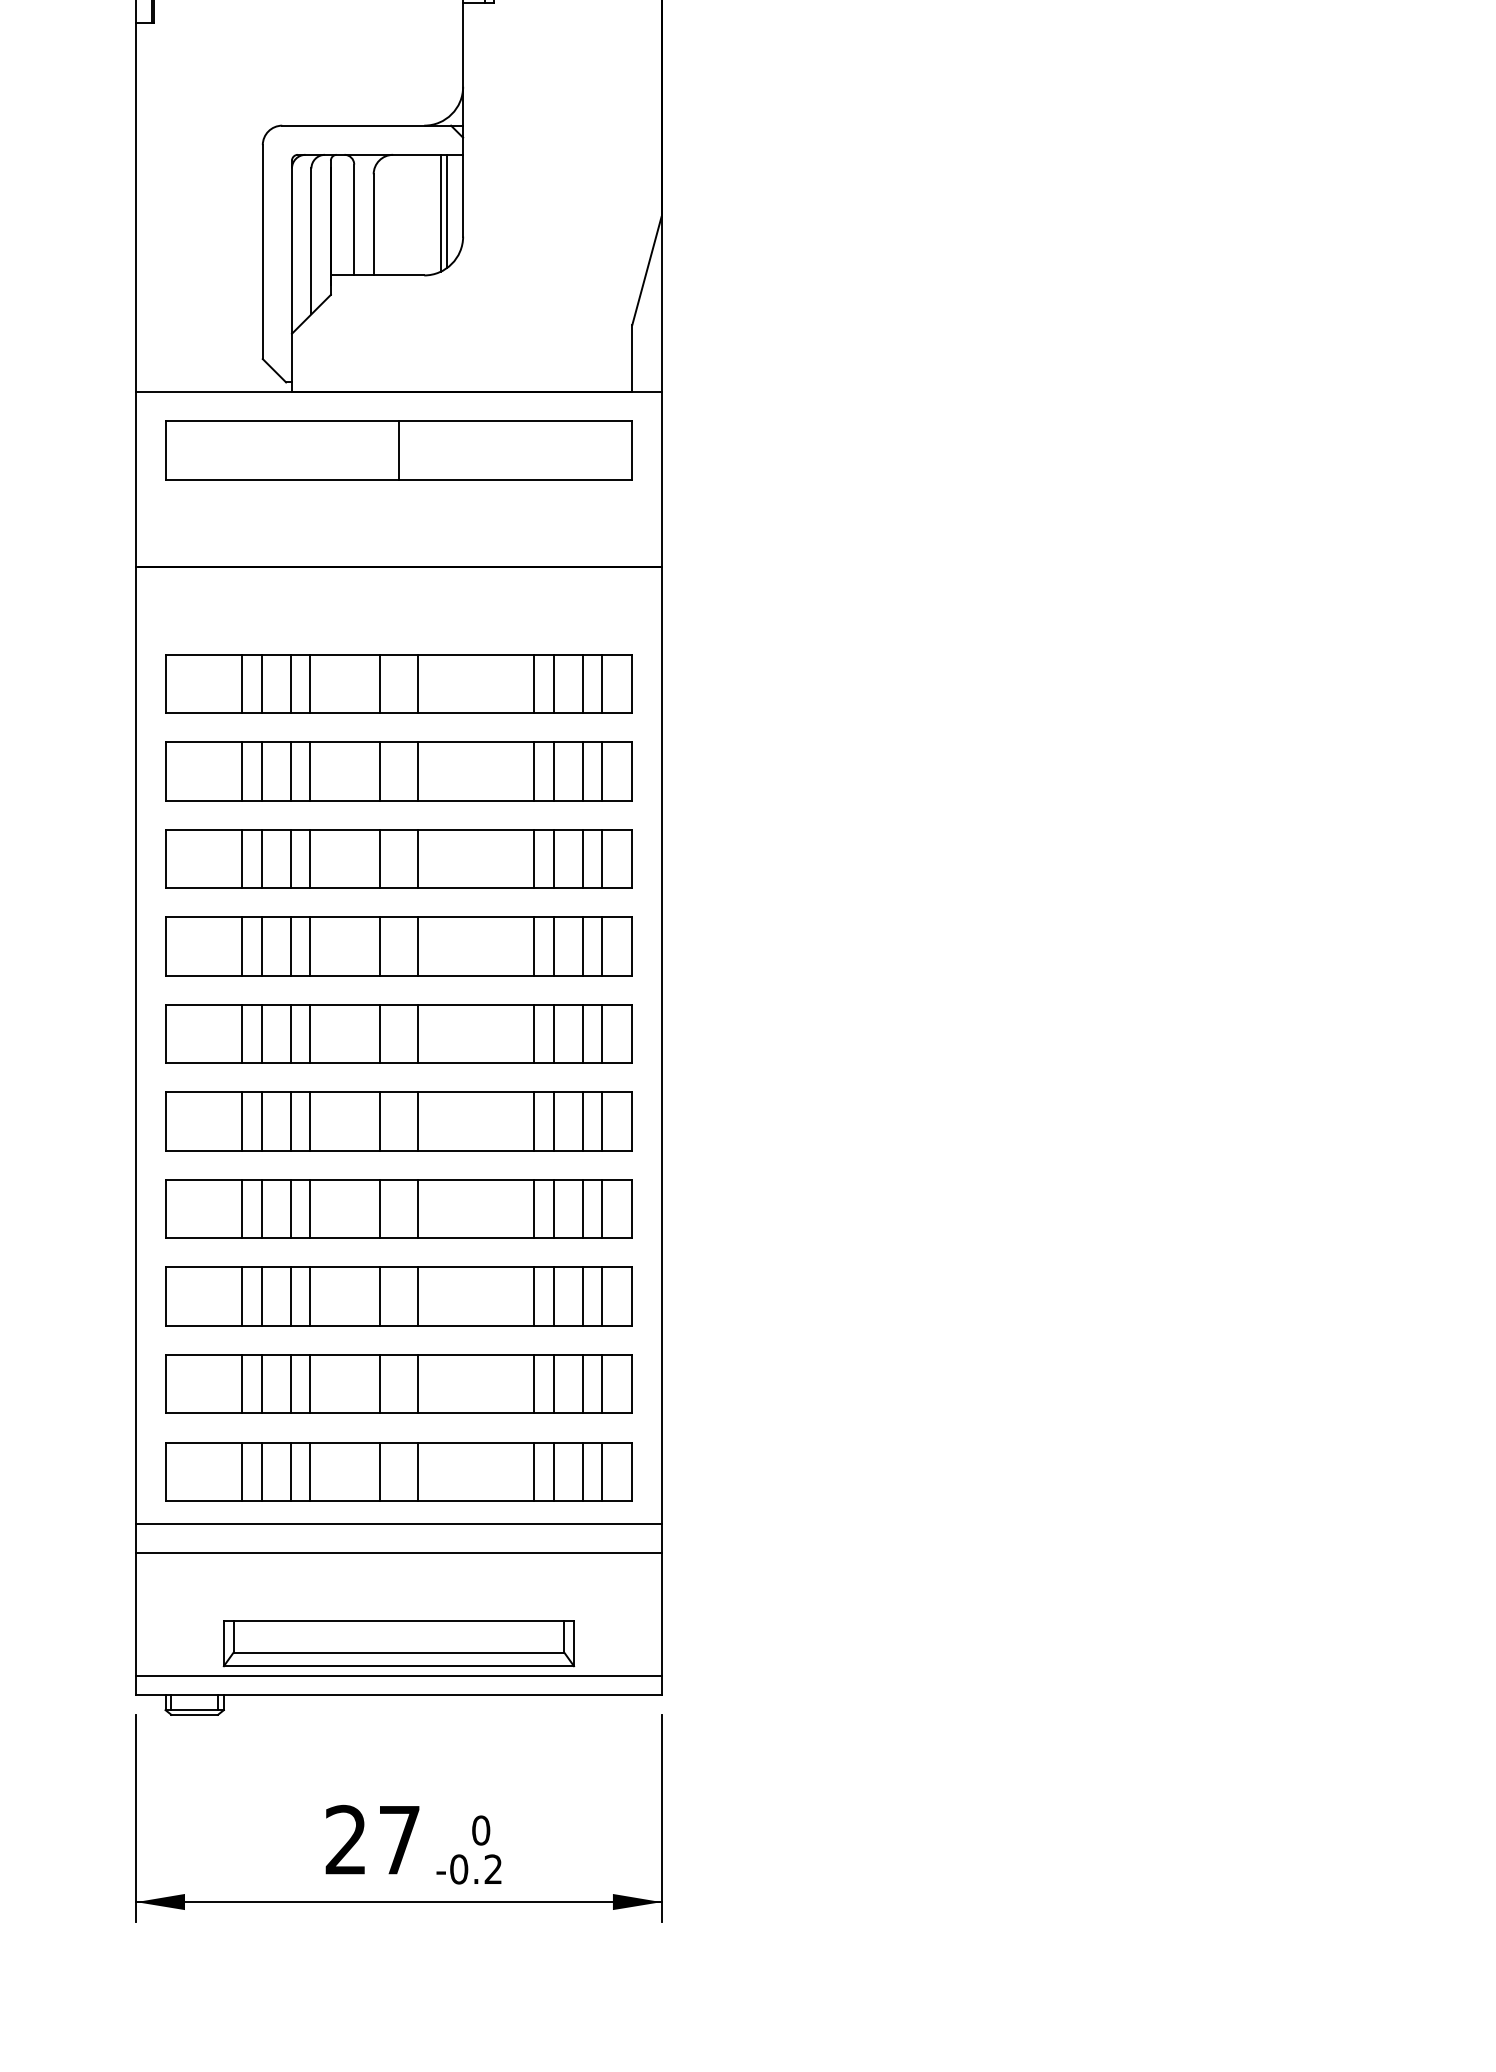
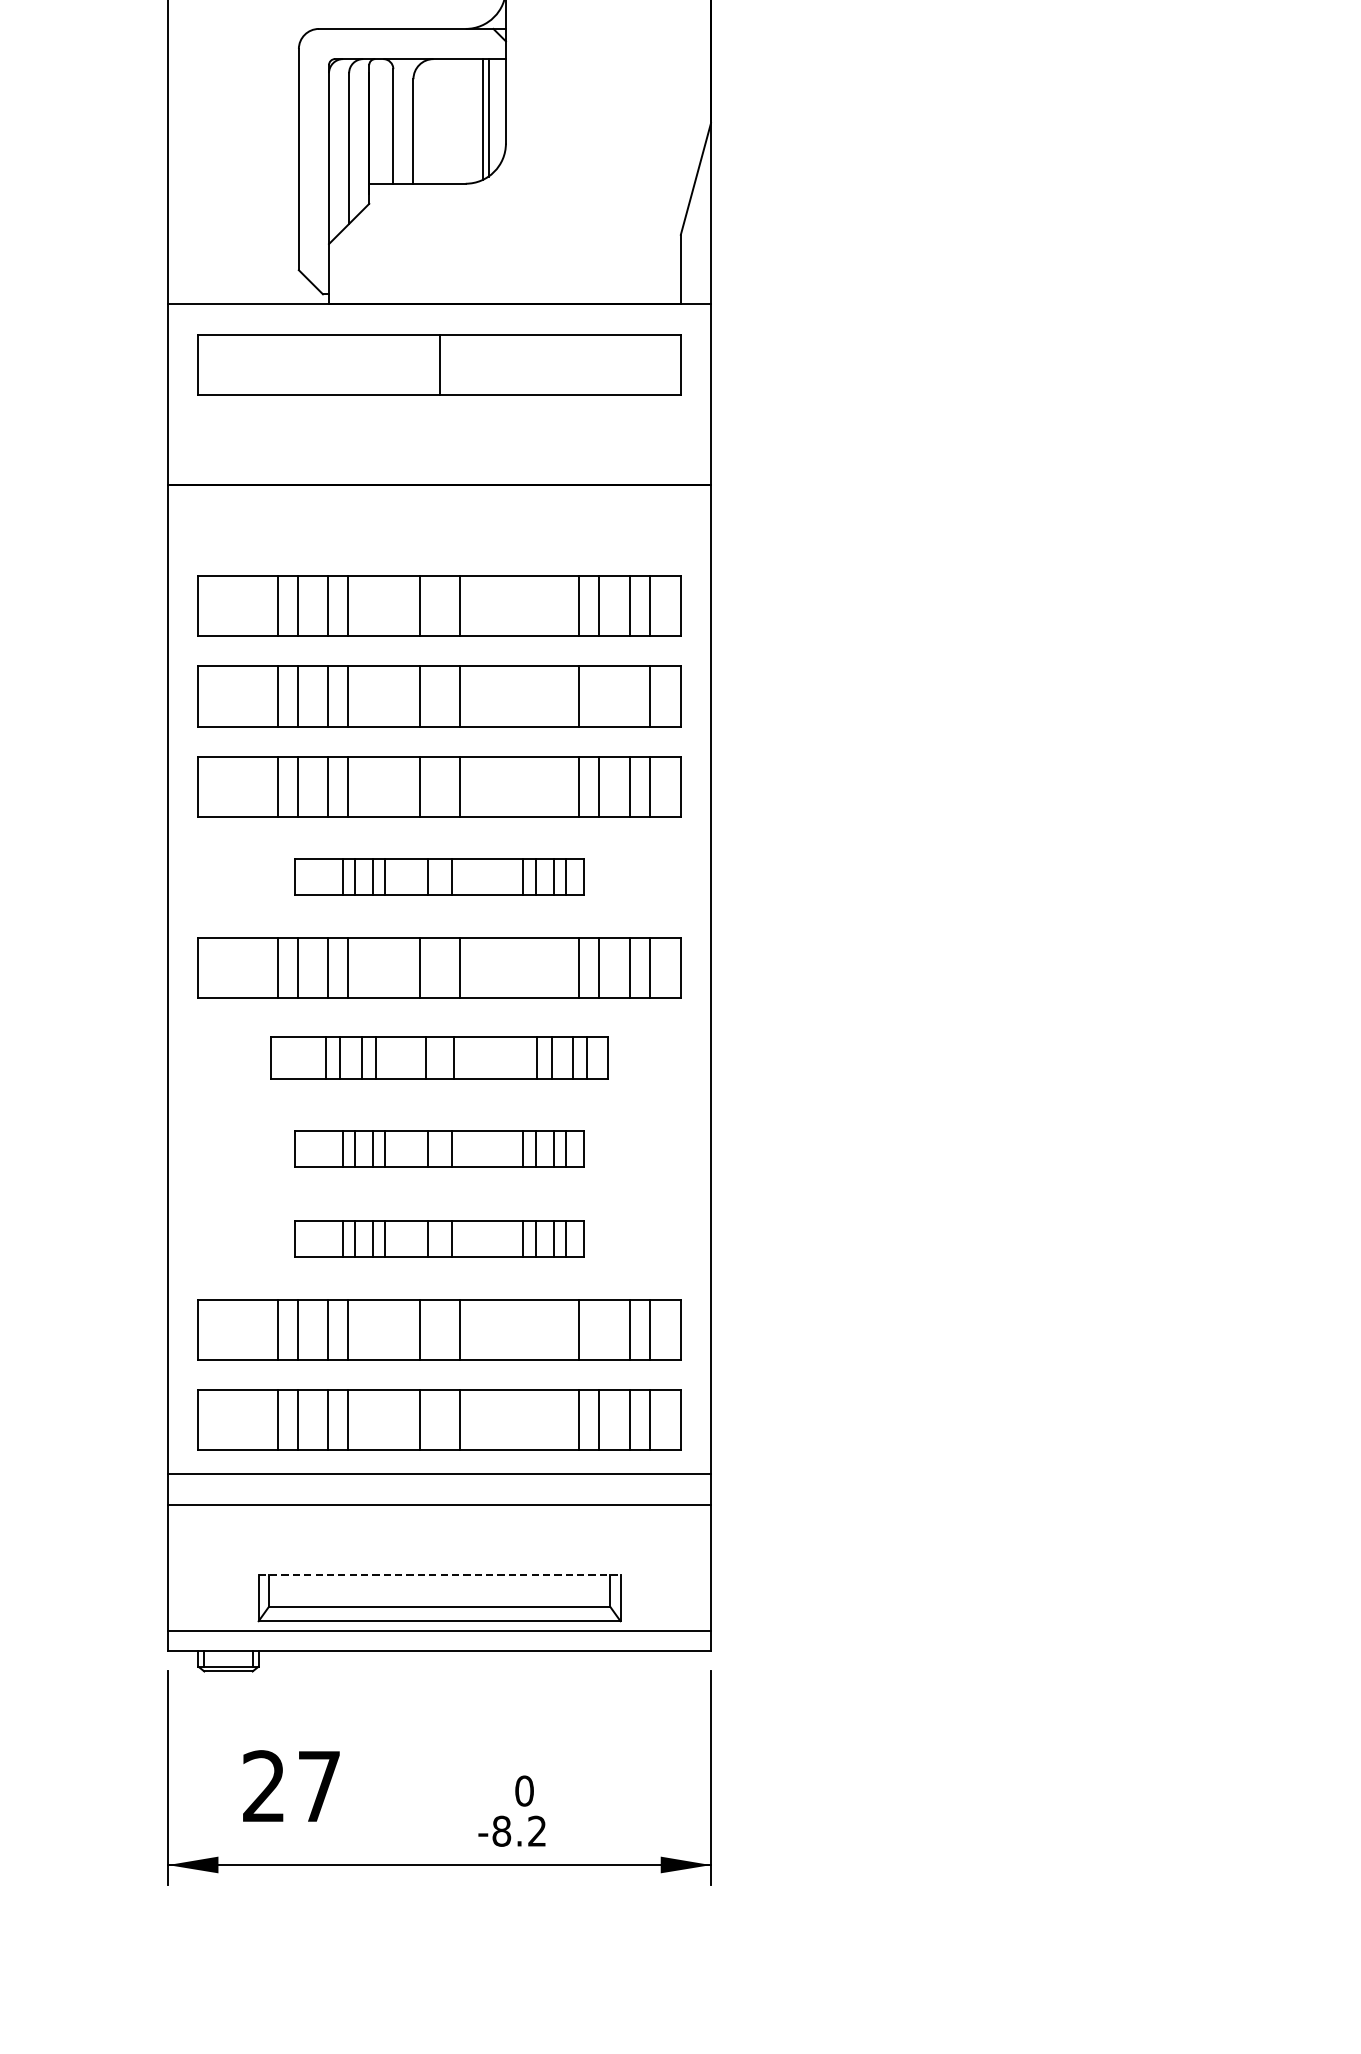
line: (553, 771) -> (599, 696), removed
line: (582, 771) -> (629, 696), removed
part: (398, 946) -> (439, 877), size x0.6
part: (398, 1121) -> (439, 1058), size x0.7
part: (398, 1208) -> (439, 1148), size x0.6
part: (398, 1296) -> (439, 1239), size x0.6
line: (553, 1383) -> (599, 1329), removed
line: (399, 1621) -> (440, 1575), solid -> dashed
text: (372, 1839) -> (291, 1785), moved
text: (459, 1869) -> (502, 1831), -0.2 -> -8.2

